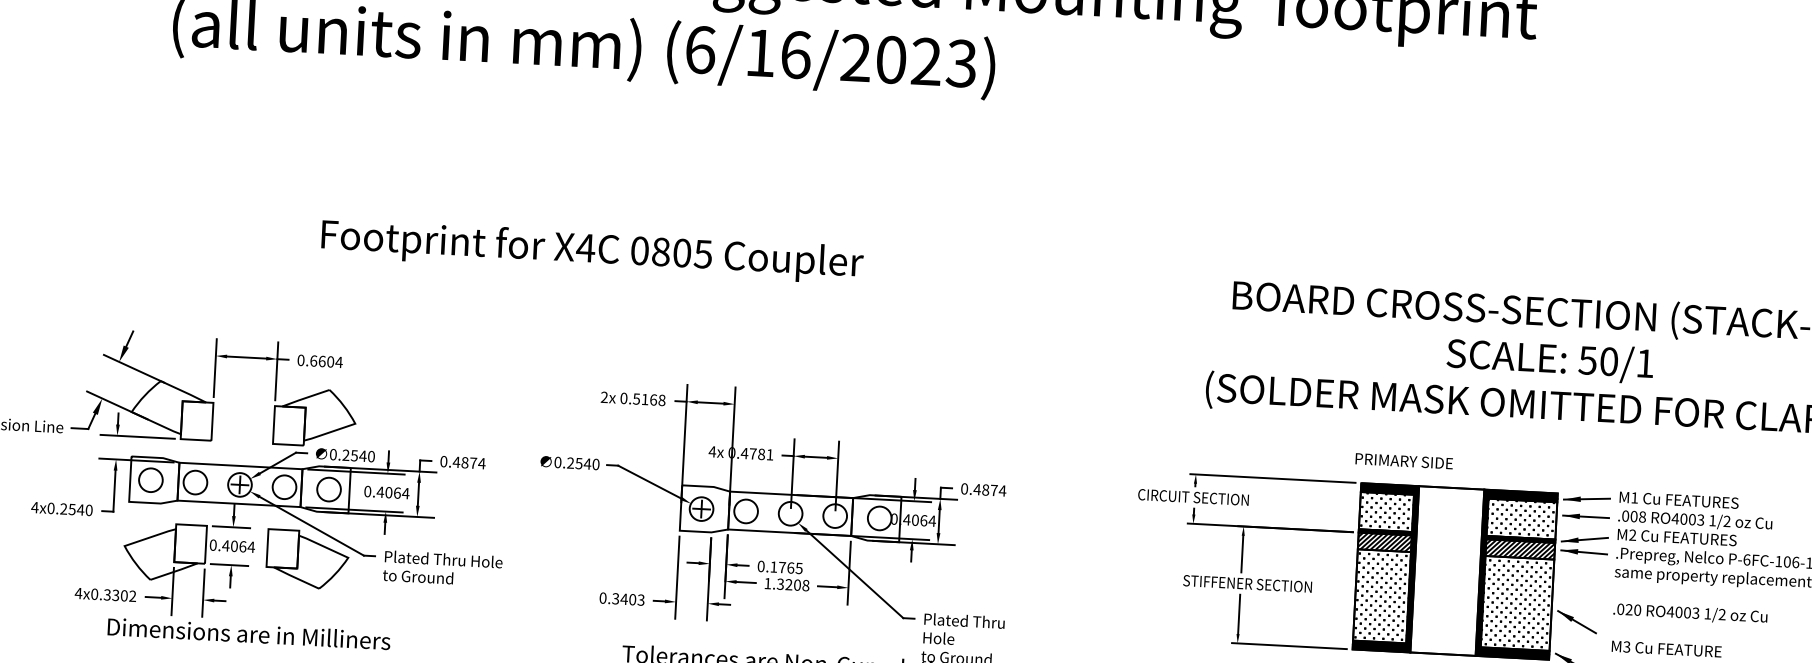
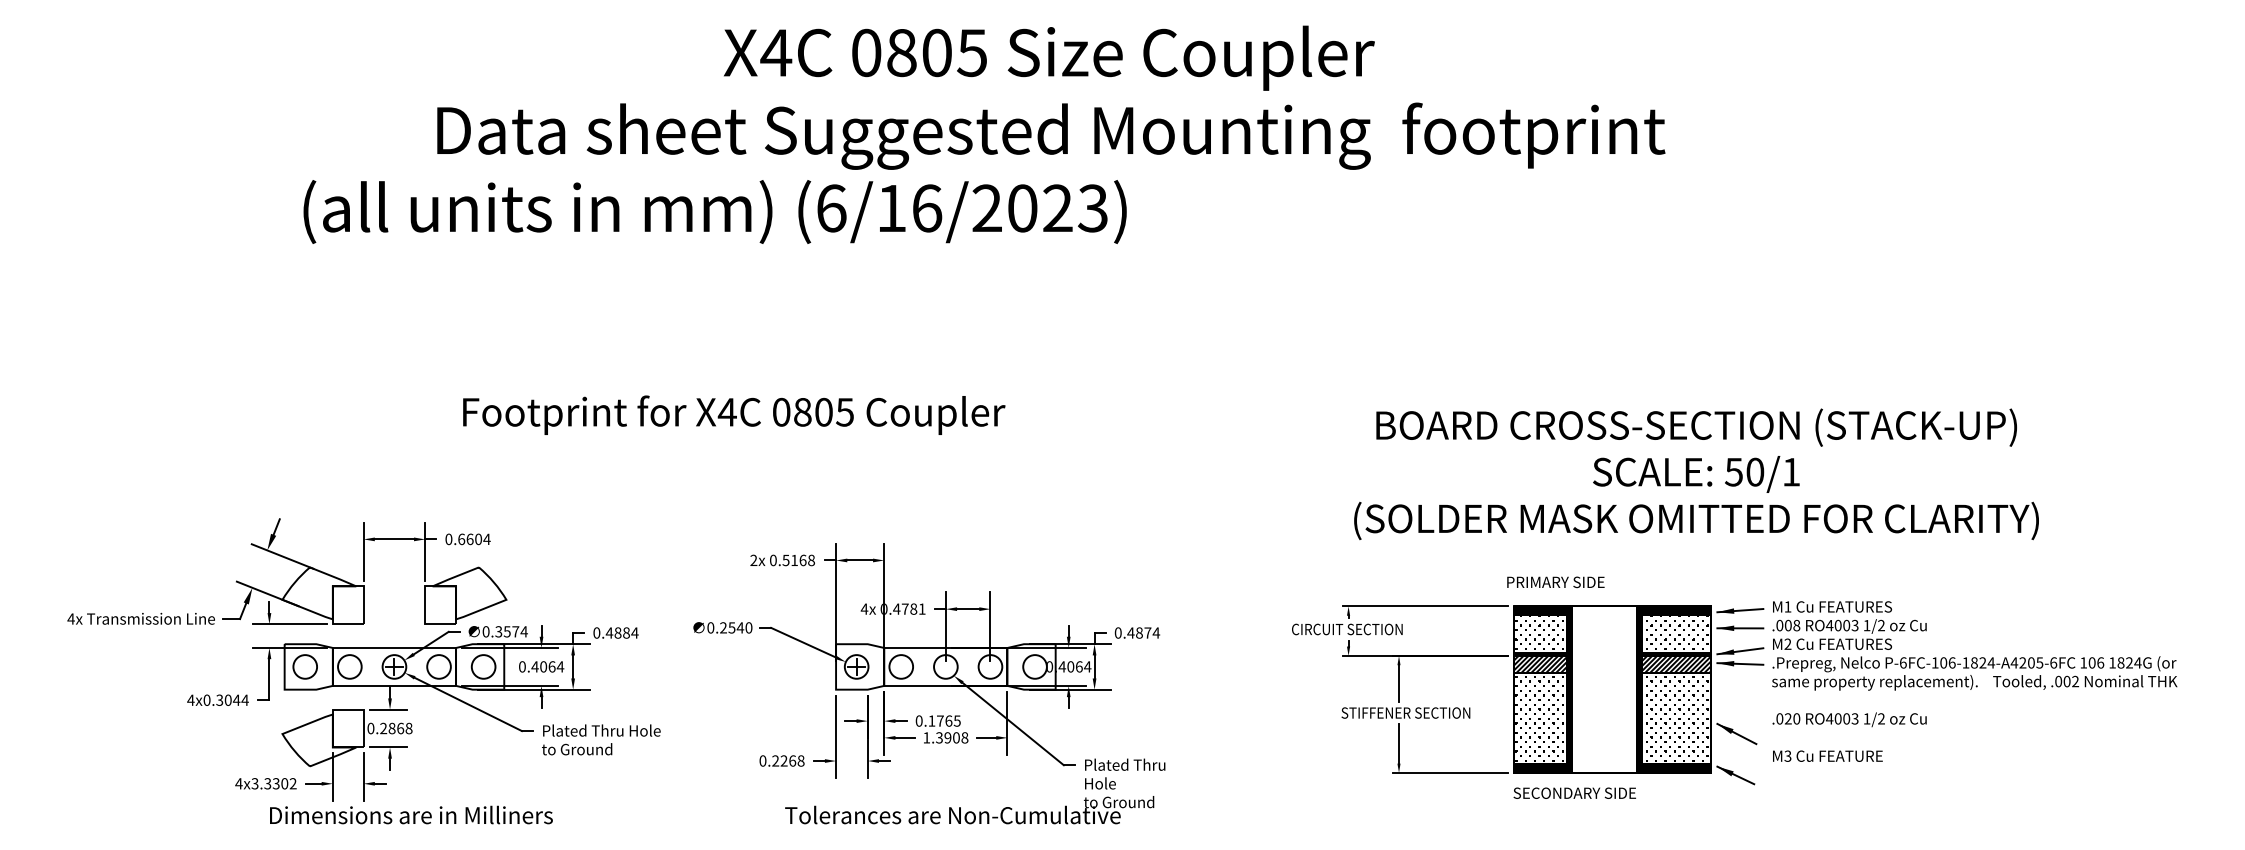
text: (358, 455) -> (511, 631), 0.2540 -> 0.3574
text: (473, 462) -> (626, 632), 0.4874 -> 0.4884
text: (76, 508) -> (232, 699), 4x0.2540 -> 4x0.3044
text: (237, 546) -> (395, 728), 0.4064 -> 0.2868
part: (307, 560) -> (465, 738), removed
text: (788, 585) -> (947, 738), 1.3208 -> 1.3908
text: (94, 594) -> (254, 783), 4x0.3302 -> 4x3.3302
text: (628, 598) -> (788, 760), 0.3403 -> 0.2268

